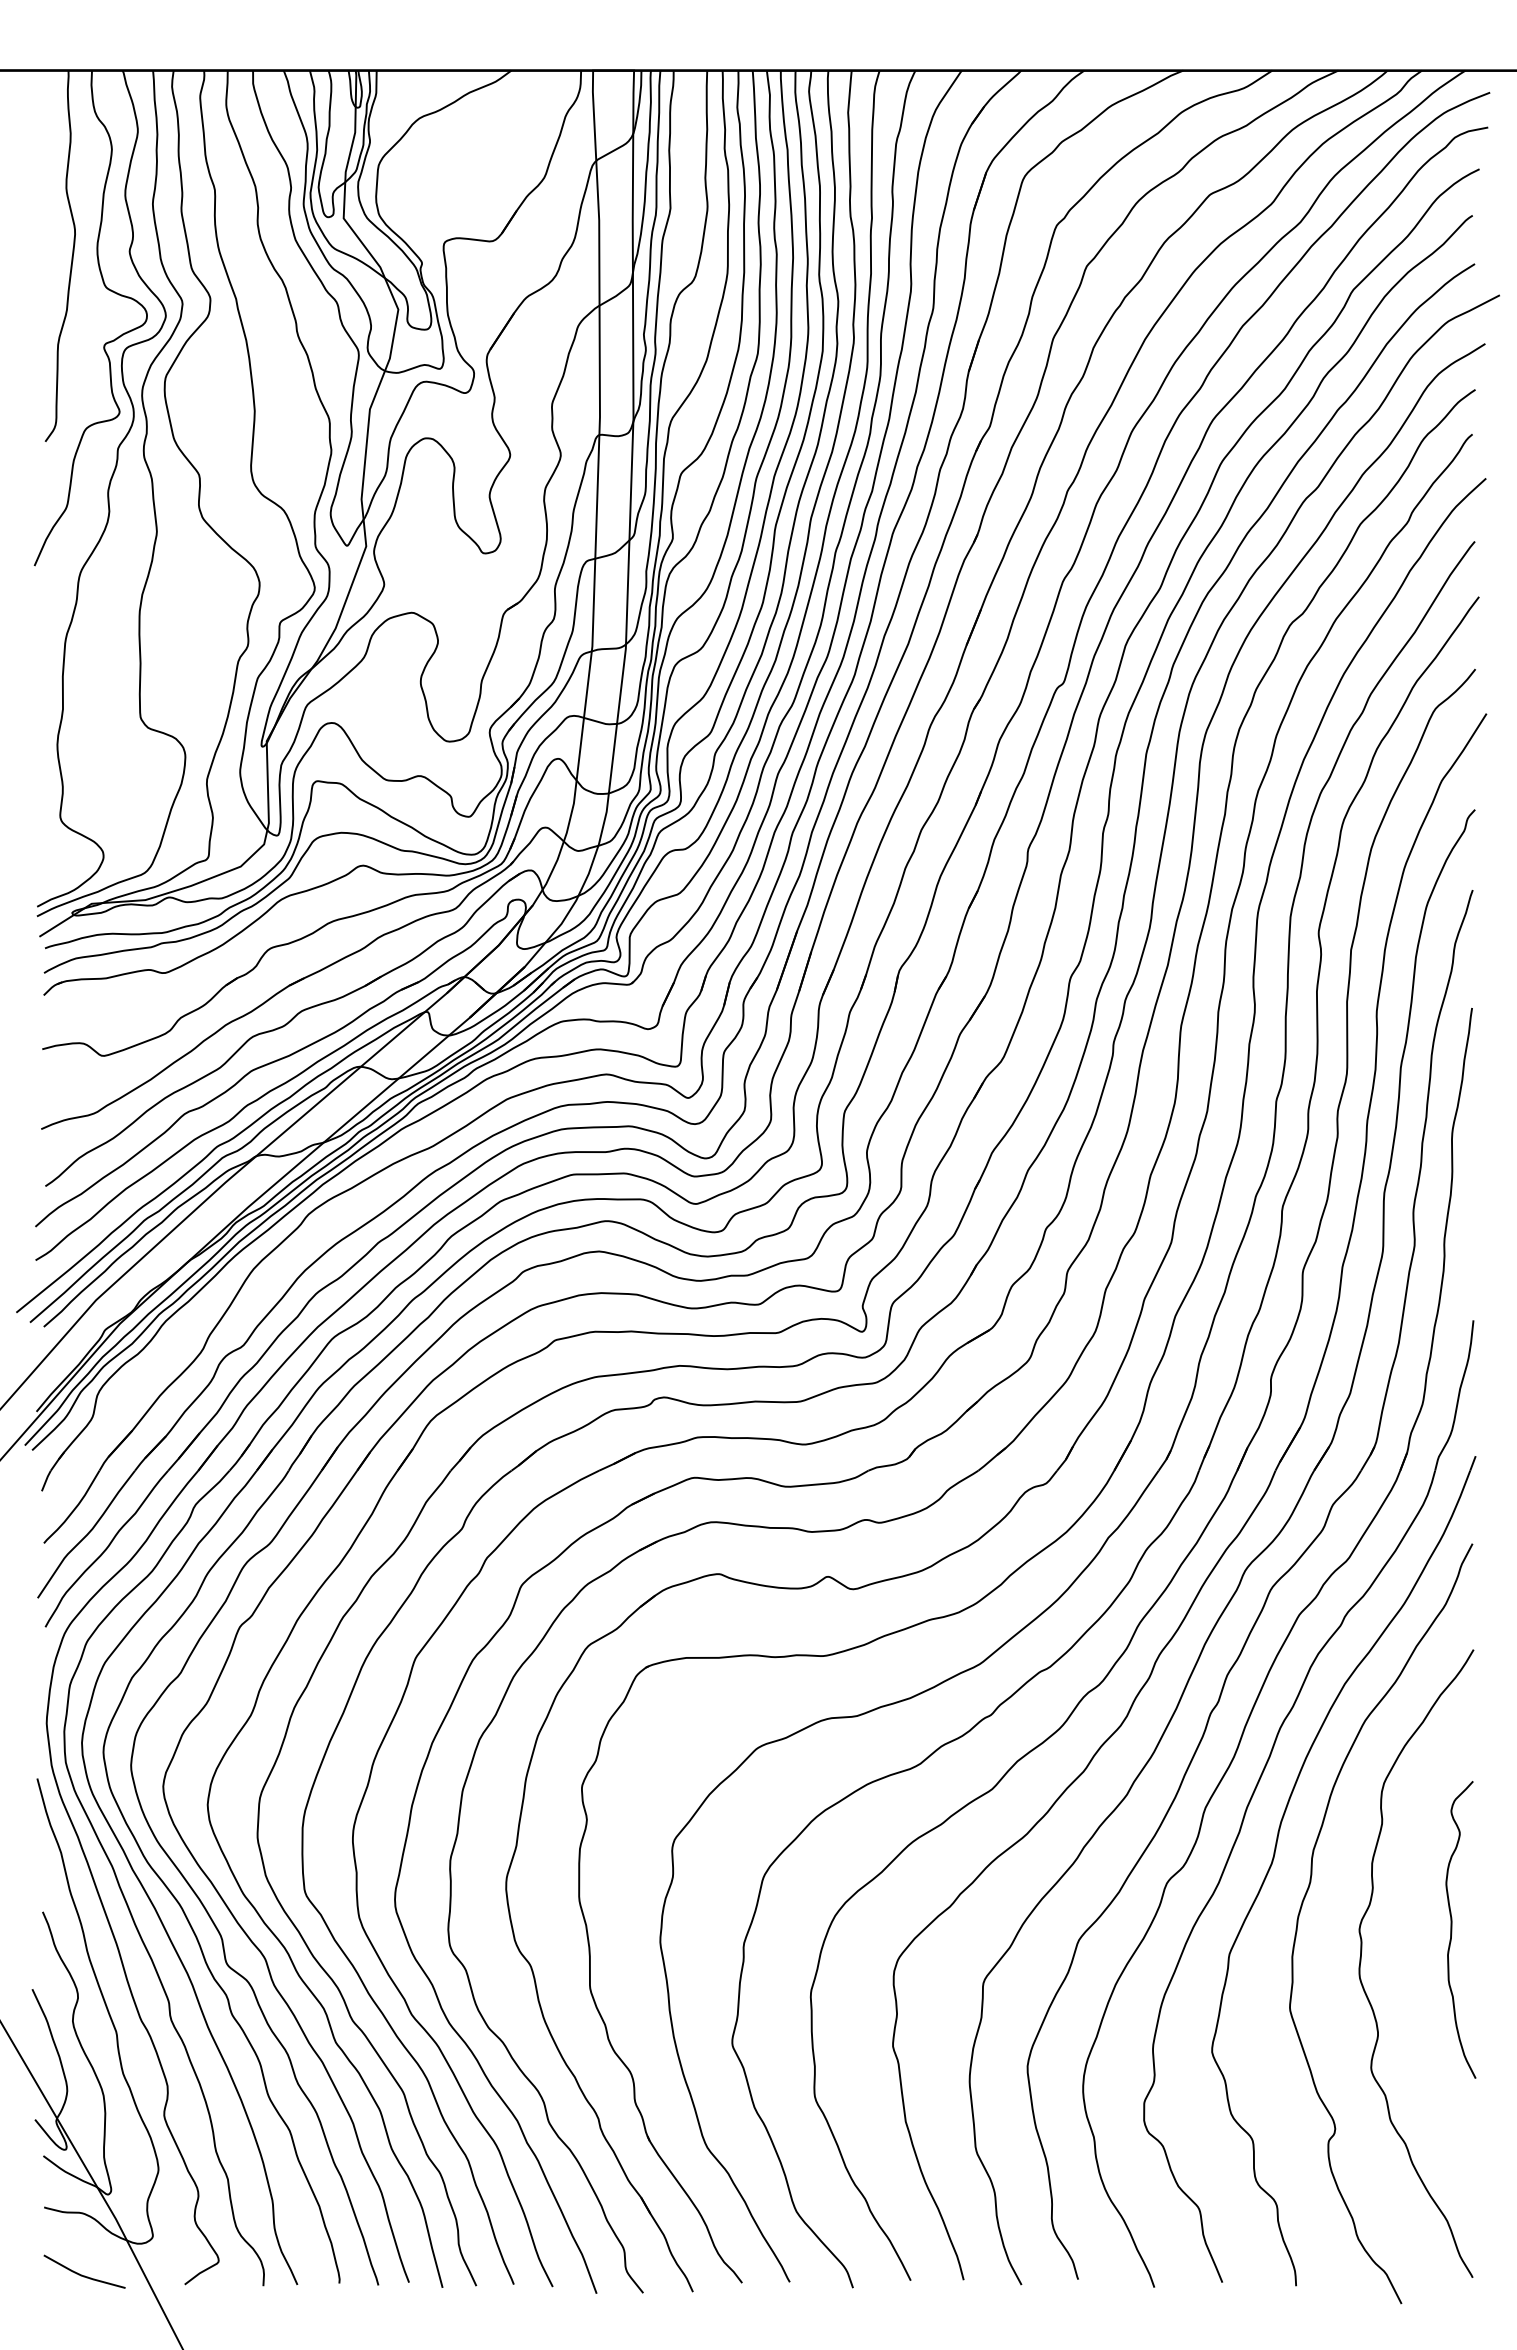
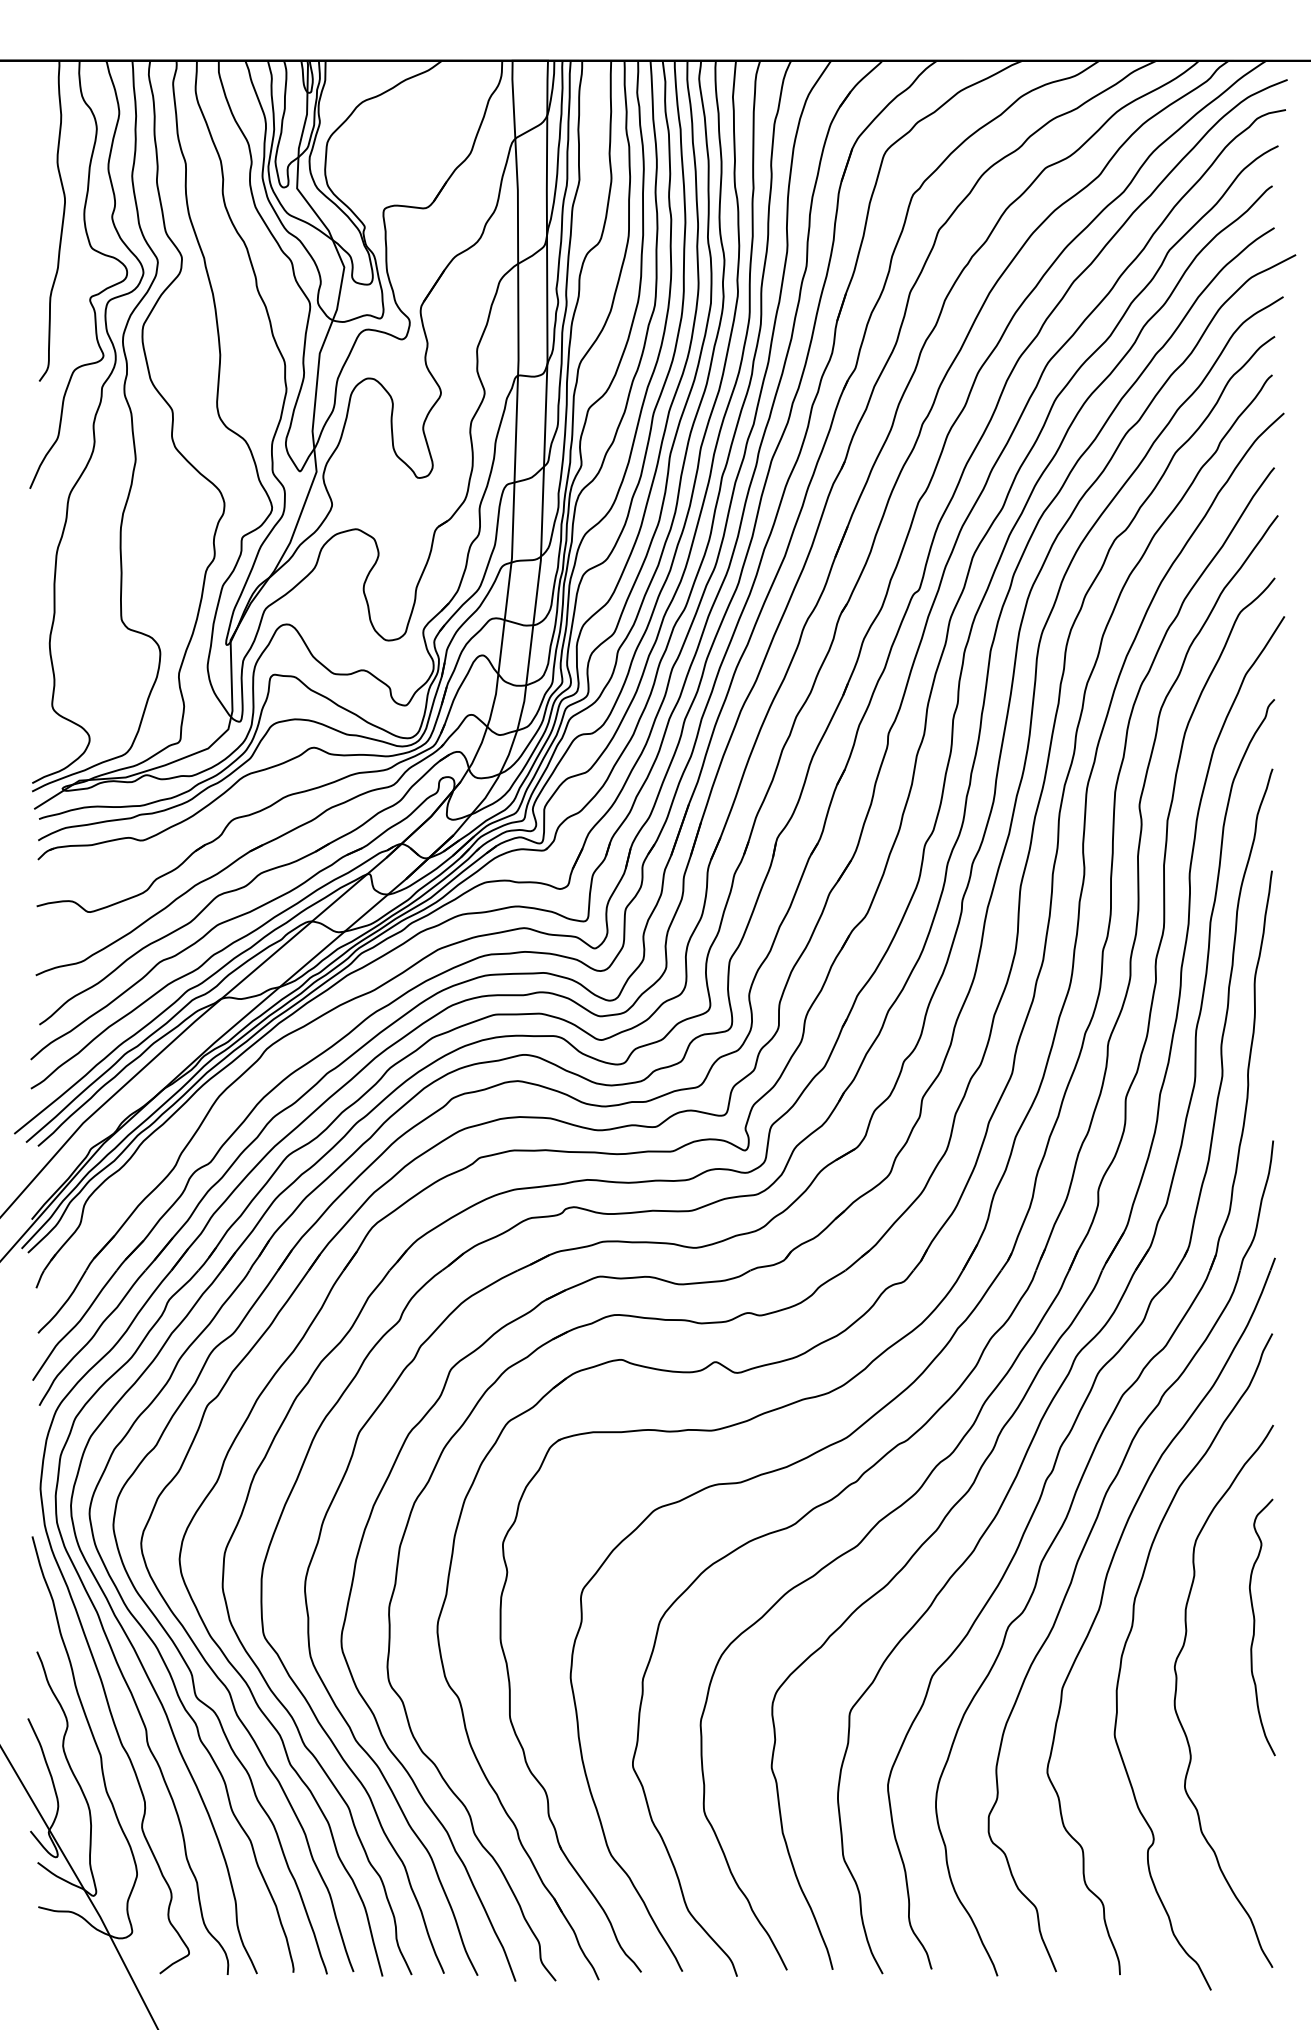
curve: (1452, 1929) -> (1255, 1627), moved
line: (82, 2274) -> (71, 1964), removed

